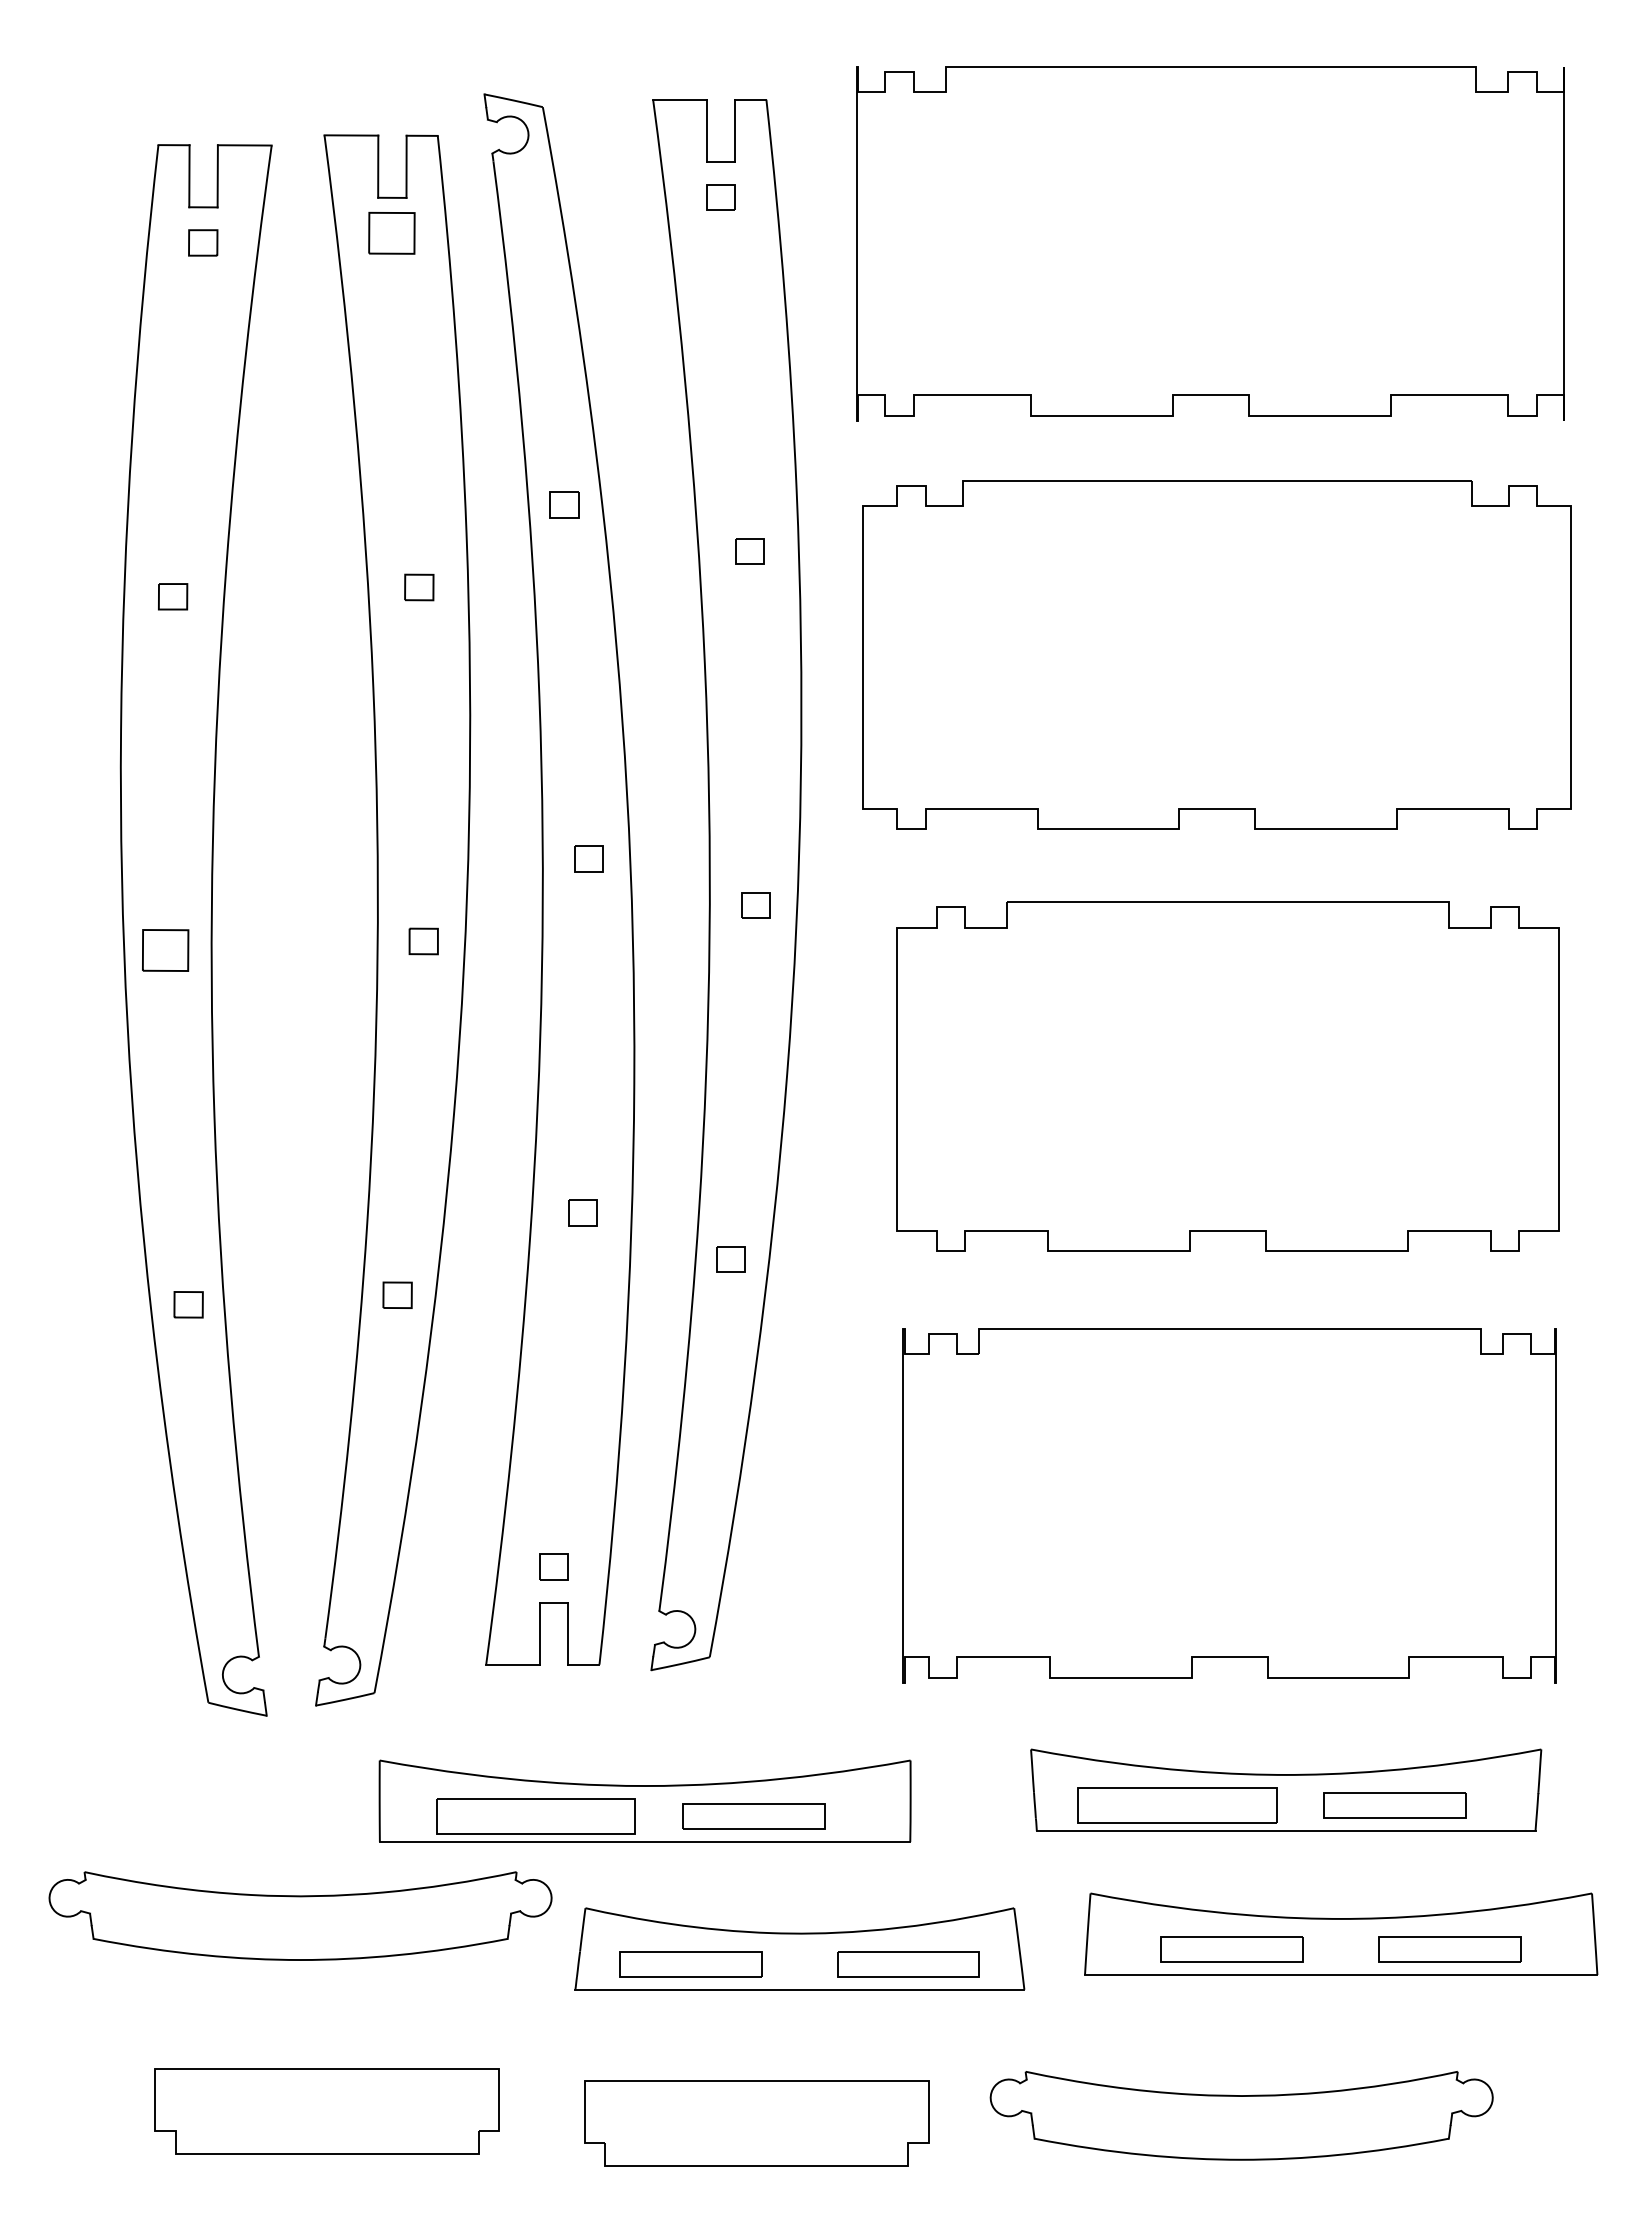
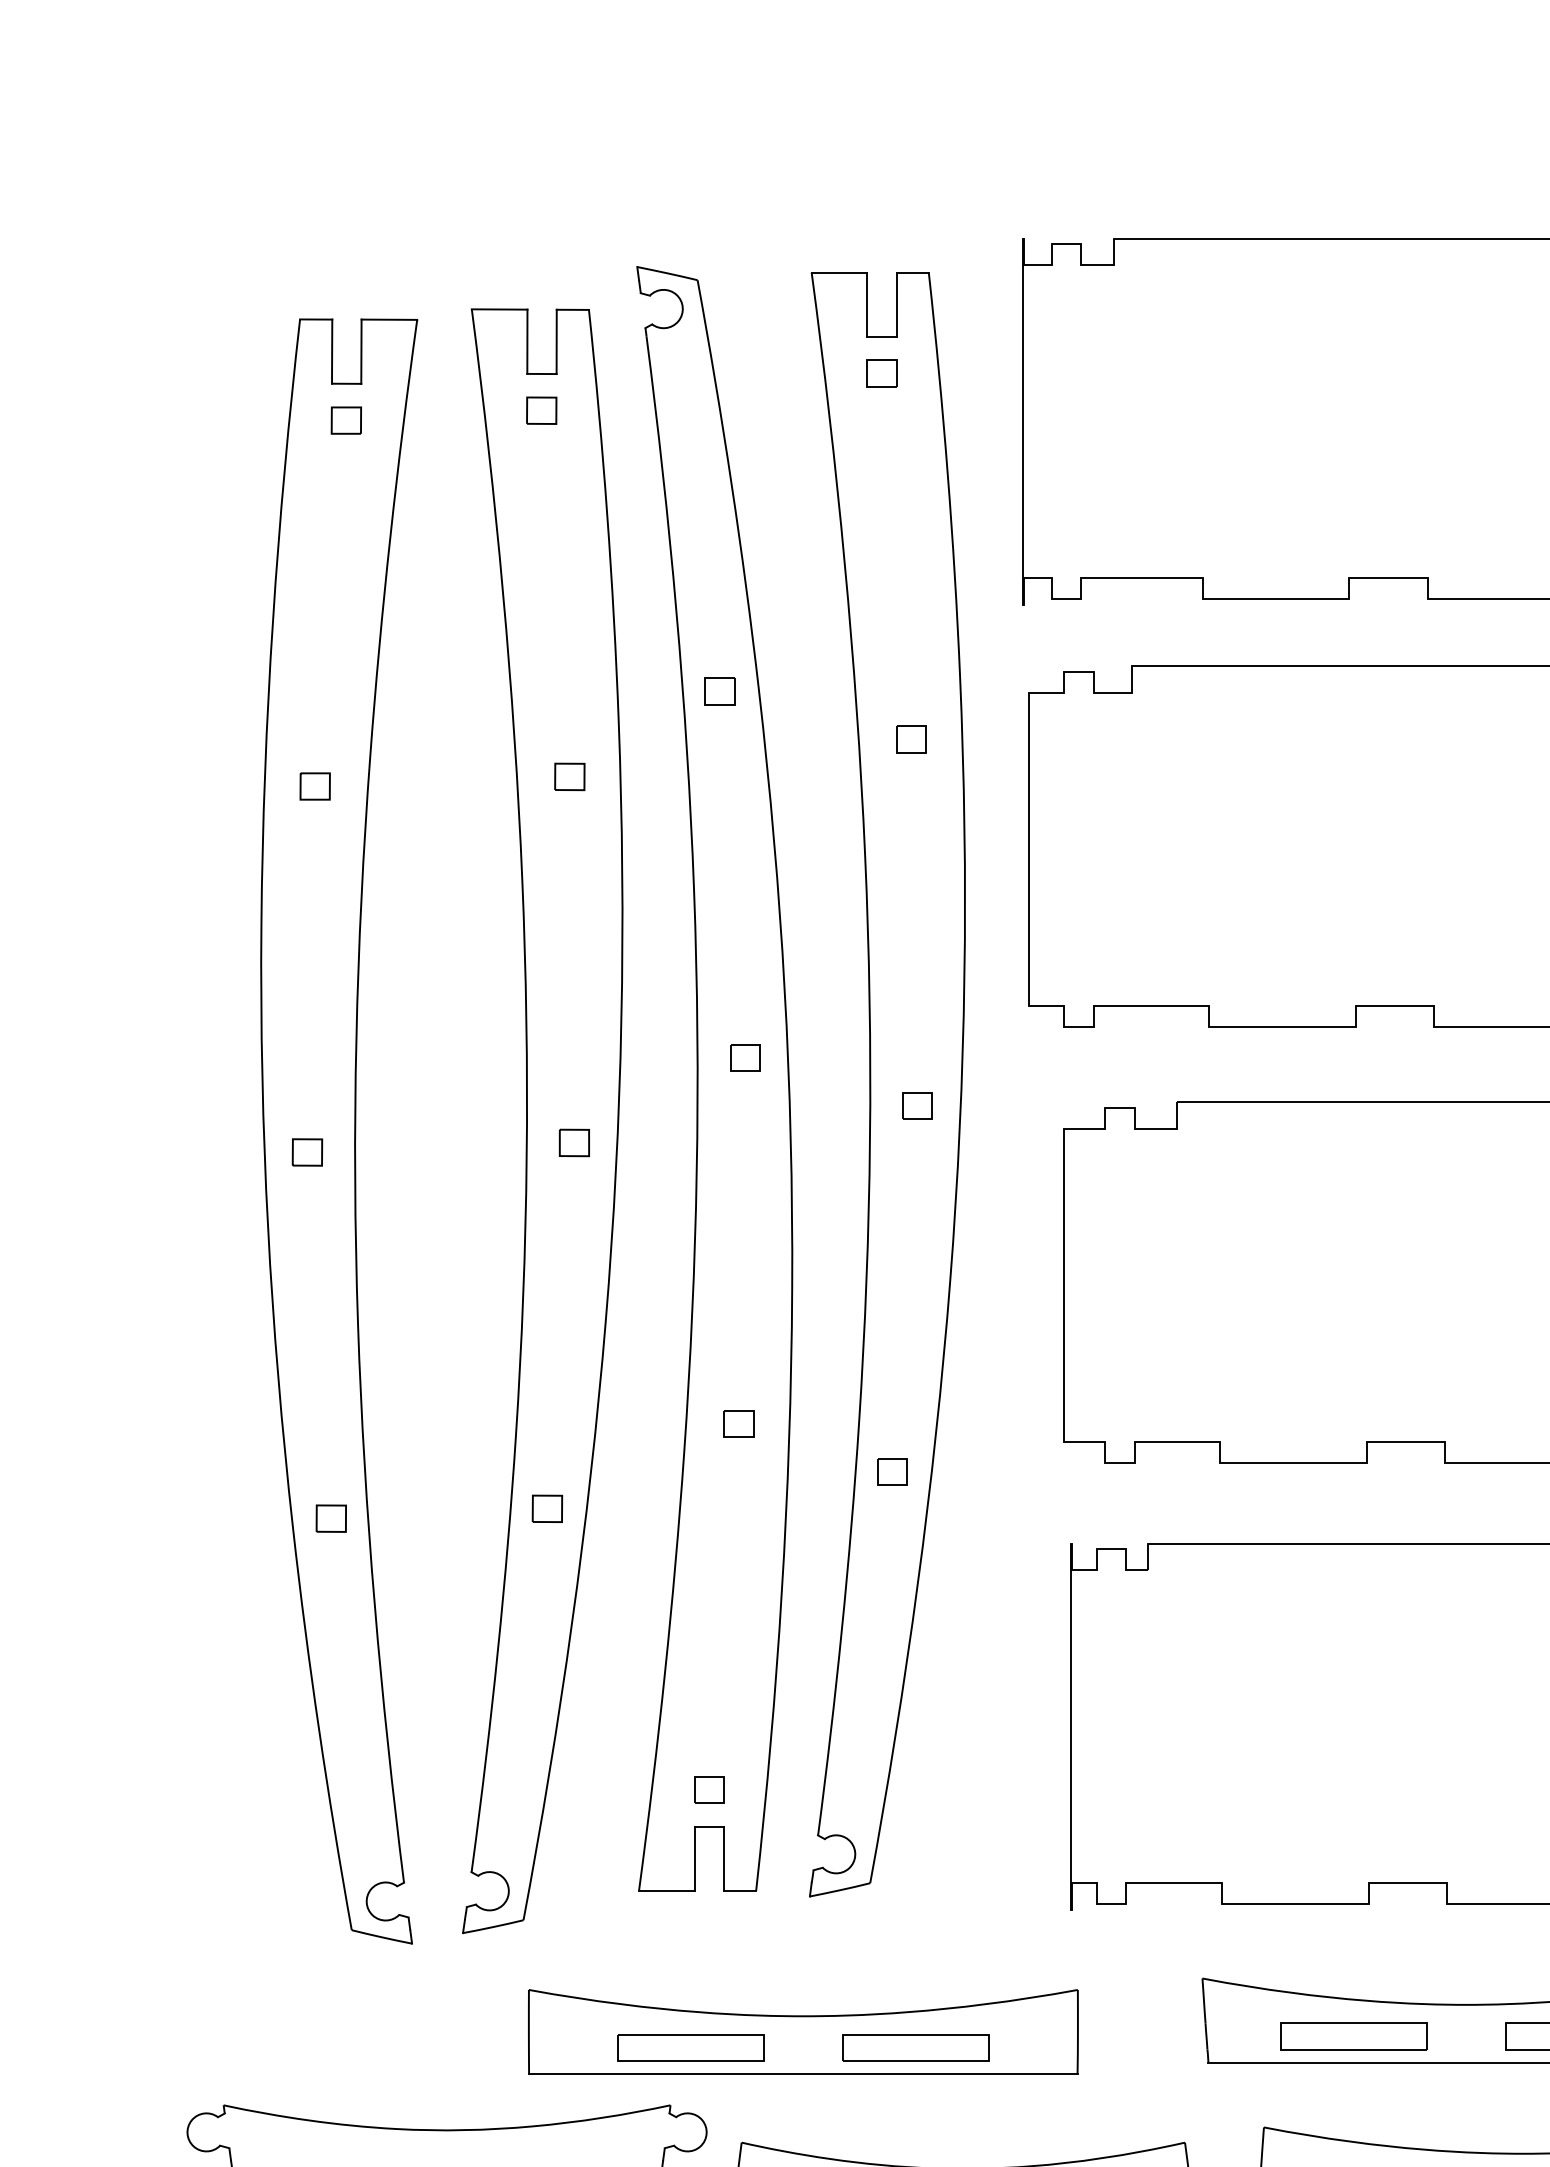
part: (392, 233) -> (542, 410), size x0.62
part: (165, 950) -> (307, 1152), size x0.62
part: (1177, 1805) -> (1353, 2036), size x0.71
part: (536, 1816) -> (691, 2047), size x0.71

